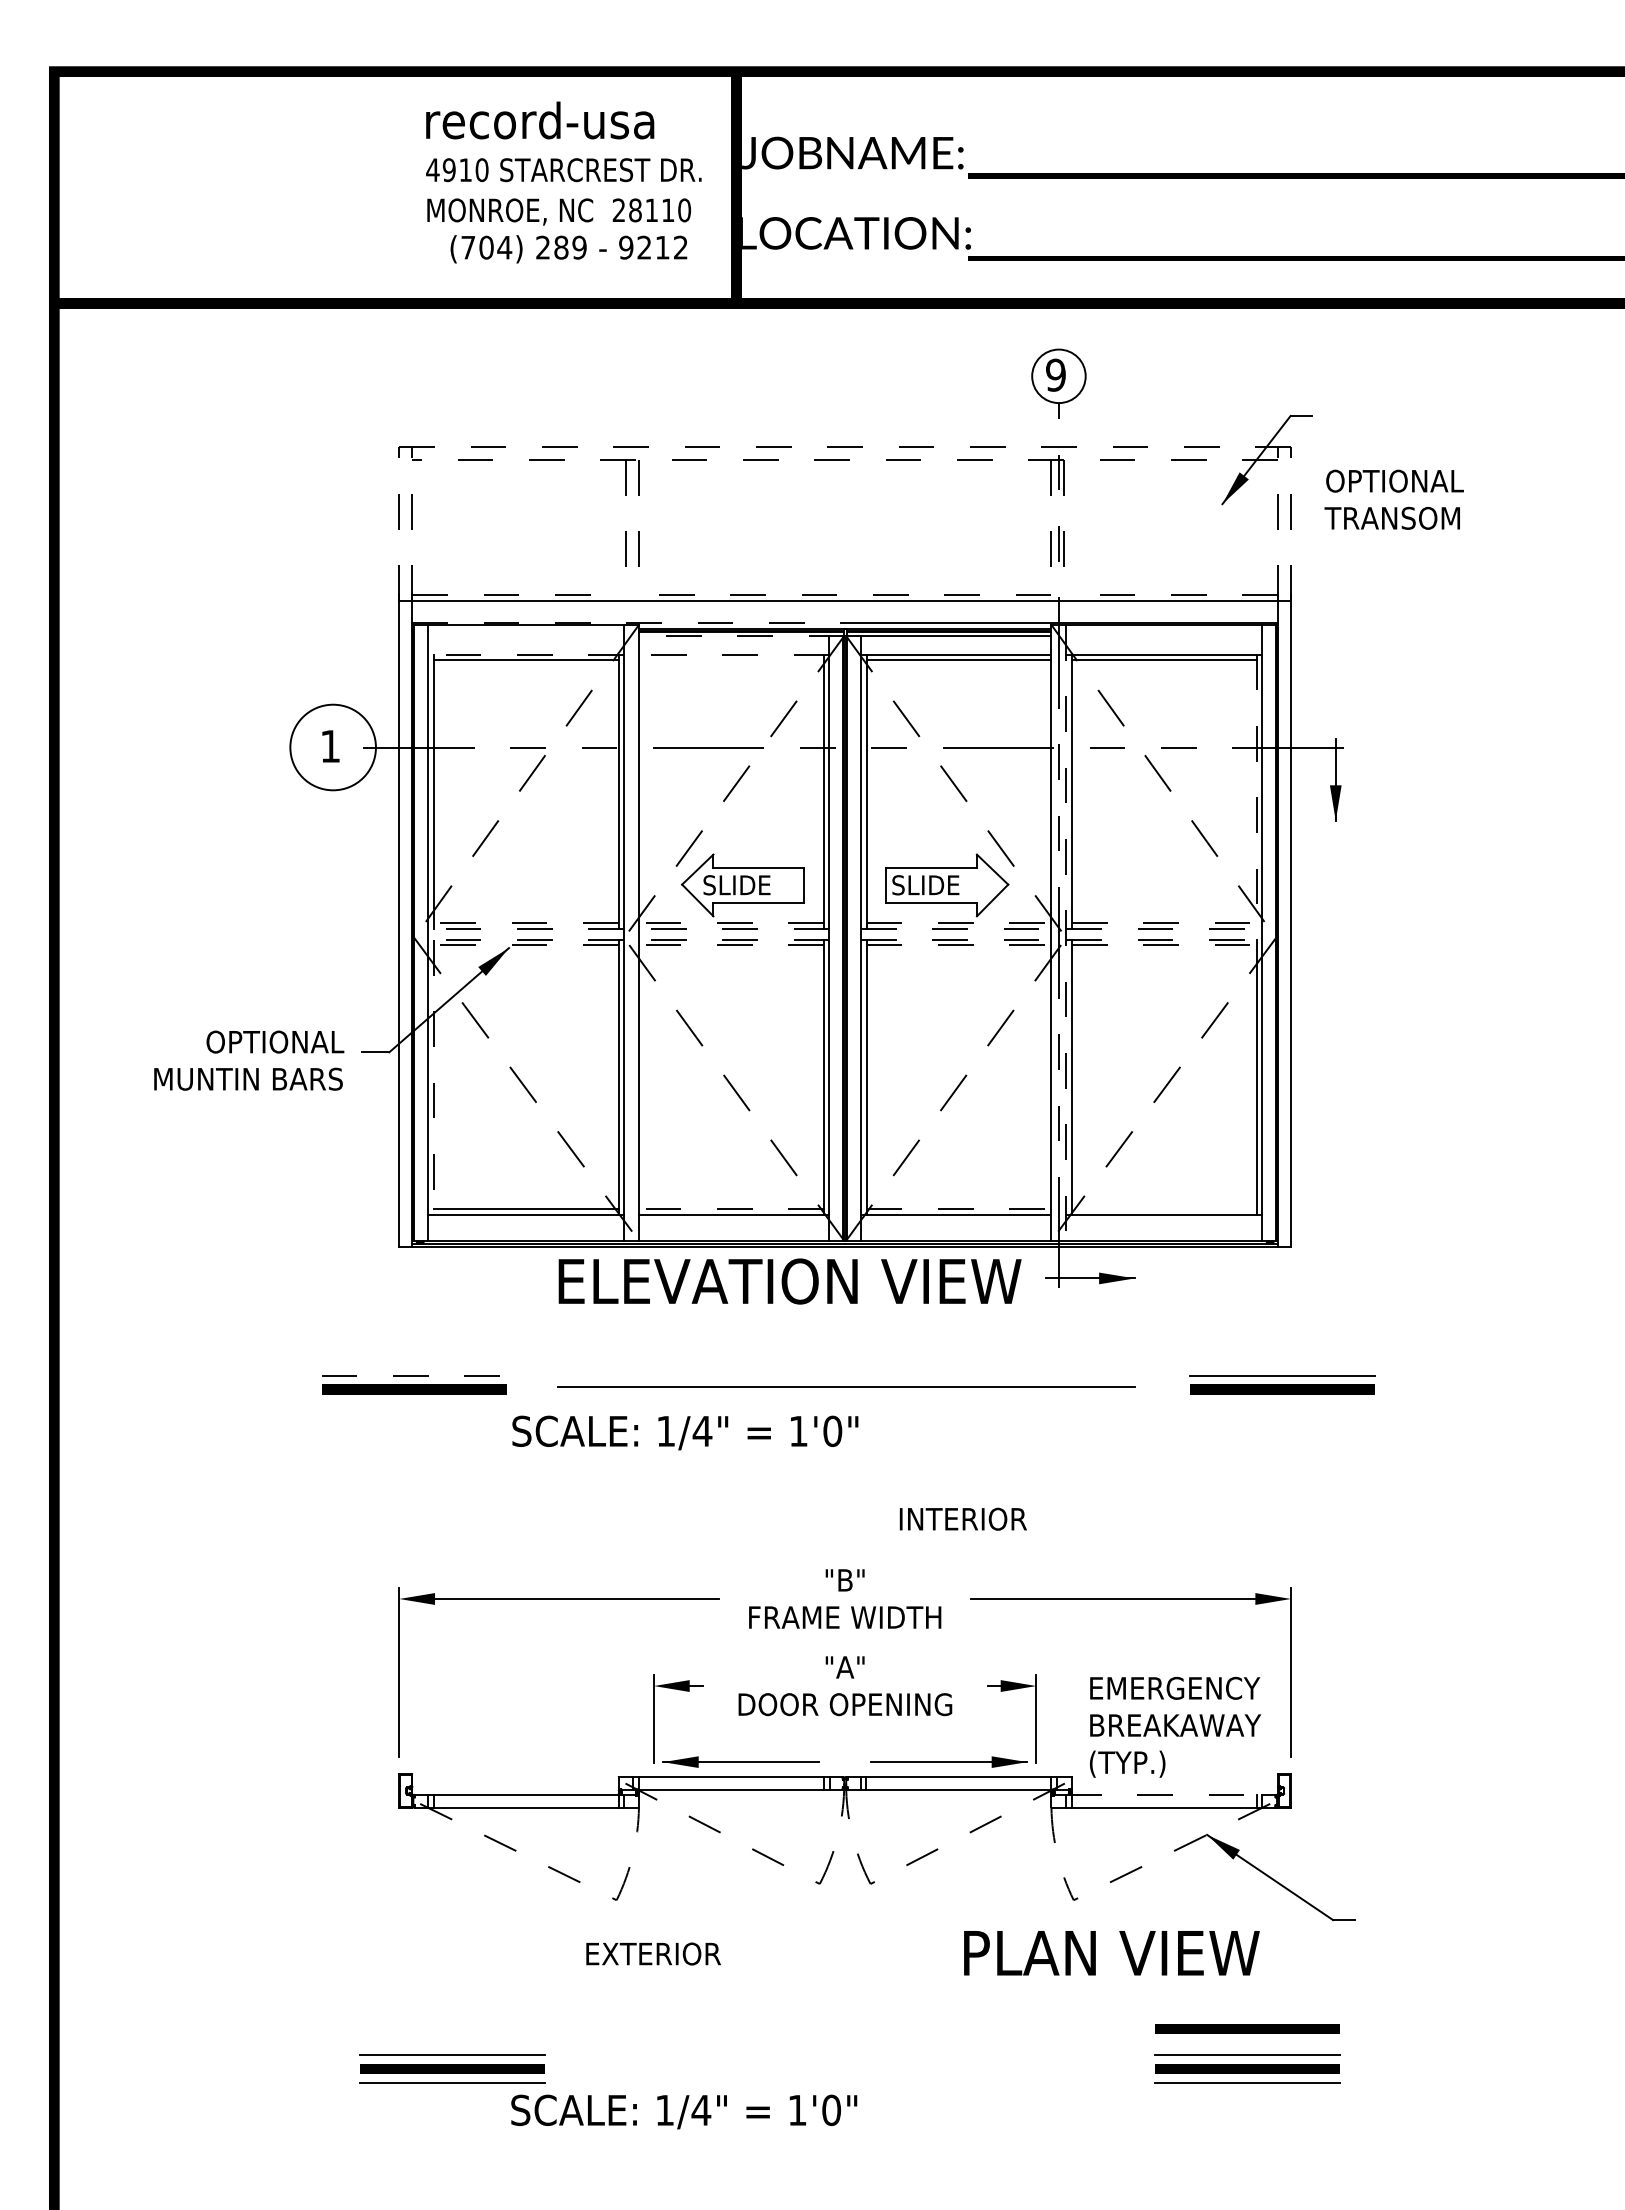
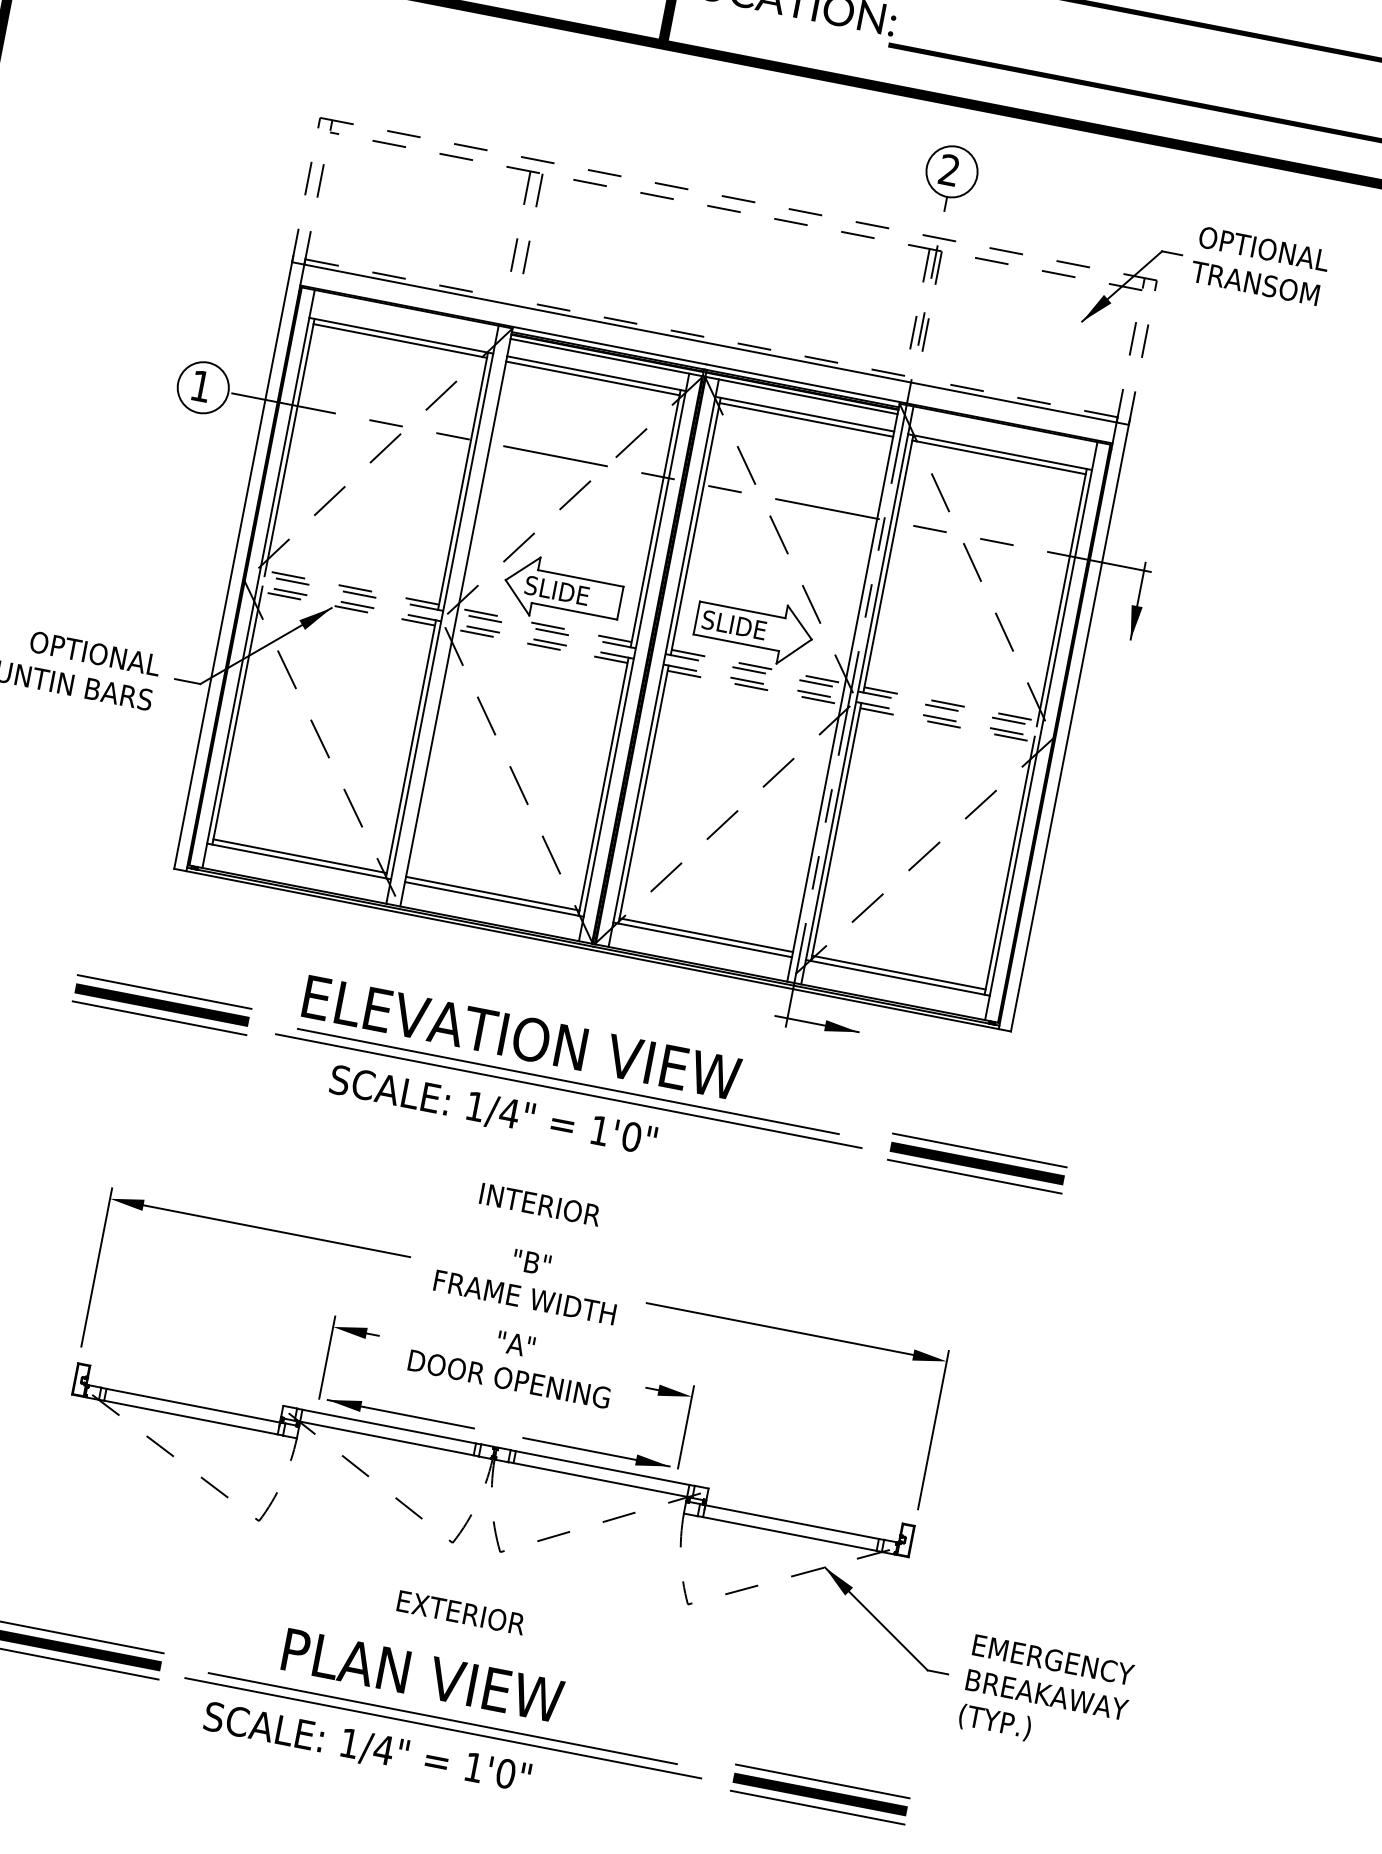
text: (1055, 374) -> (949, 169), 9 -> 2
text: (1393, 499) -> (1259, 265), moved
line: (629, 623) -> (503, 325), dashed -> solid
line: (741, 636) -> (606, 358), dashed -> solid
line: (526, 654) -> (401, 335), dashed -> solid
line: (733, 654) -> (595, 373), dashed -> solid
line: (730, 660) -> (592, 378), added
circle: (332, 747) -> (202, 387), size x0.62
line: (1256, 792) -> (1061, 598), dashed -> solid
line: (1066, 932) -> (857, 695), dashed -> solid
line: (433, 1077) -> (237, 715), dashed -> solid
line: (730, 1209) -> (491, 893), dashed -> solid
line: (959, 1209) -> (706, 935), dashed -> solid
line: (1163, 1209) -> (898, 972), added
text: (789, 1281) -> (521, 1037), moved
line: (414, 1375) -> (165, 991), dashed -> solid
line: (848, 1396) -> (568, 1090), added
line: (413, 1403) -> (159, 1017), added
line: (1282, 1403) -> (974, 1176), added
text: (685, 1432) -> (493, 1111), moved
text: (962, 1518) -> (539, 1203), moved
text: (1175, 1726) -> (1046, 1695), moved
line: (1164, 1794) -> (792, 1521), dashed -> solid
text: (653, 1953) -> (461, 1612), moved
text: (1111, 1953) -> (422, 1675), moved
line: (1247, 2028) -> (827, 1756), removed
line: (844, 2066) -> (442, 1718), added
line: (847, 2076) -> (443, 1728), added
text: (684, 2111) -> (367, 1747), moved

